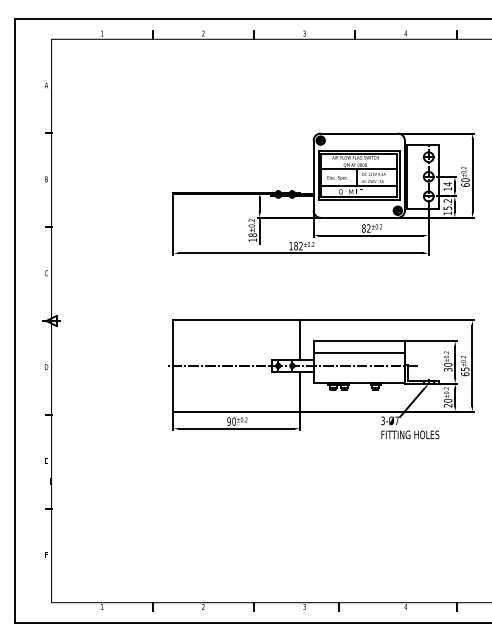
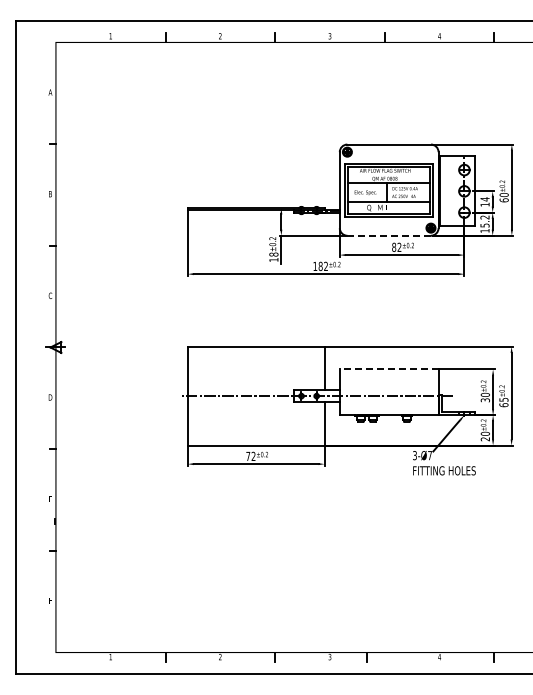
line: (359, 217) -> (389, 235), solid -> dashed
line: (358, 341) -> (388, 369), solid -> dashed
line: (358, 352) -> (388, 381), removed
text: (231, 421) -> (250, 456), 90 -> 72

